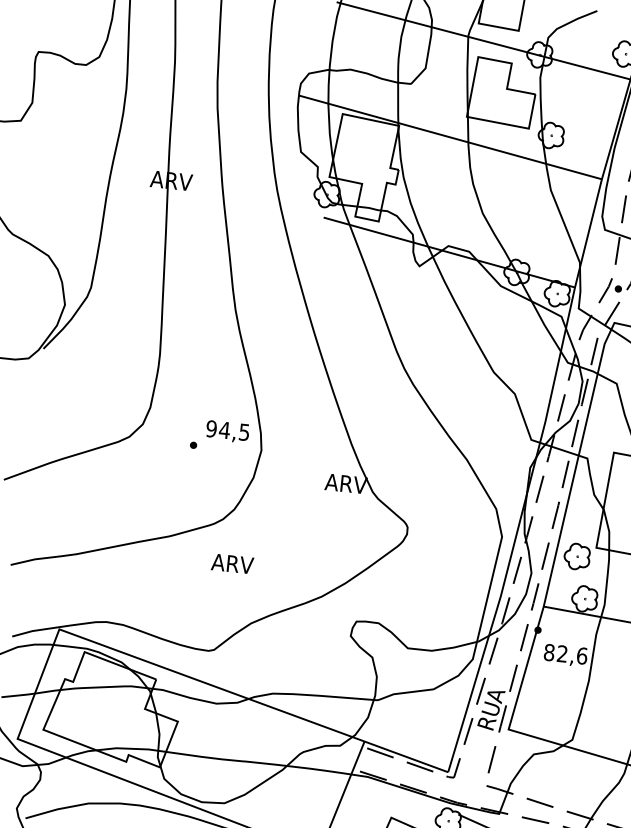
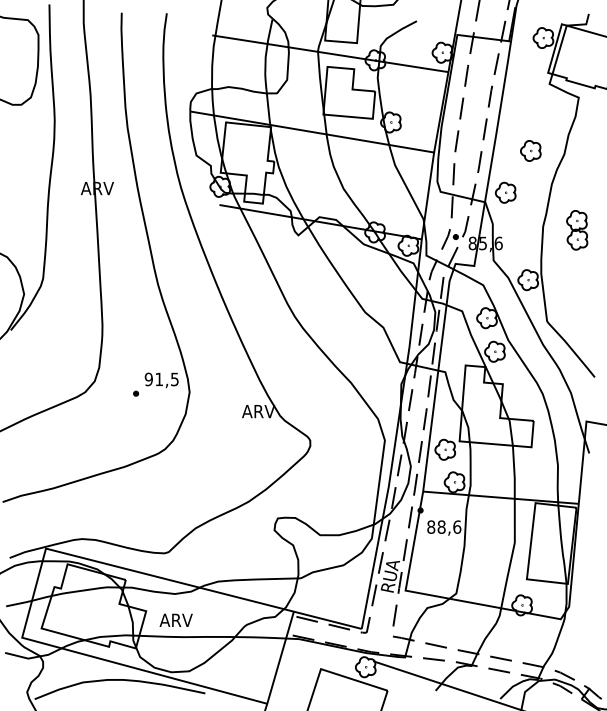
text: (225, 430) -> (159, 379), 94,5 -> 91,5
text: (231, 562) -> (175, 619), moved
text: (562, 653) -> (441, 526), 82,6 -> 88,6

